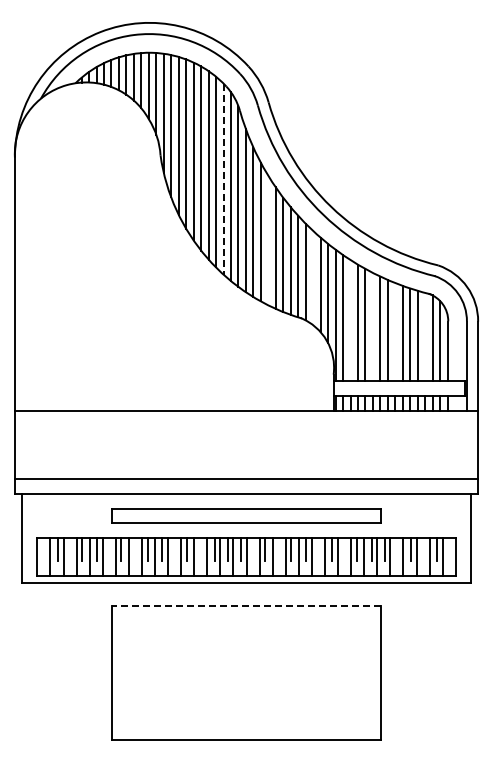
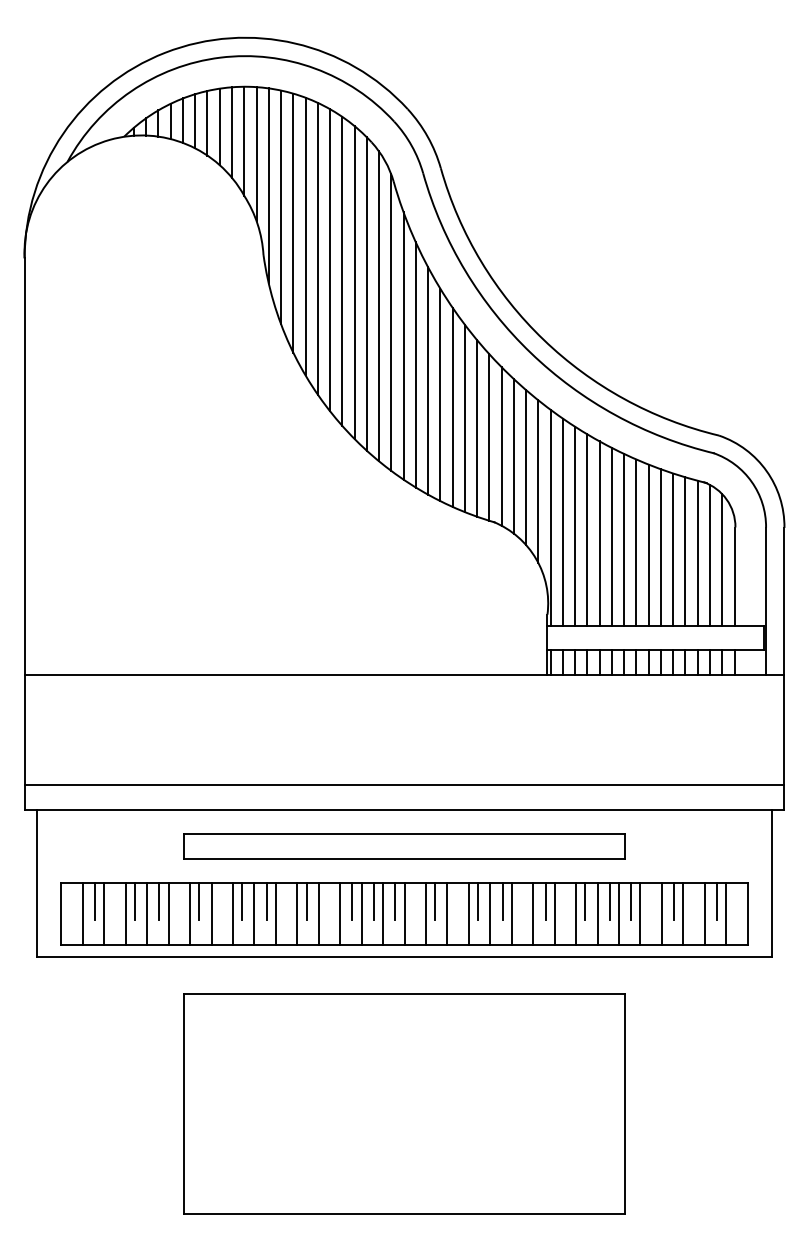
line: (223, 179) -> (366, 294), dashed -> solid
line: (268, 240) -> (440, 394), added
line: (313, 277) -> (514, 455), added
line: (350, 320) -> (575, 525), added
line: (372, 326) -> (611, 535), added
line: (395, 332) -> (648, 545), added
line: (425, 336) -> (698, 552), added
line: (246, 605) -> (404, 993), dashed -> solid

